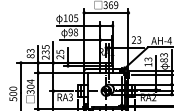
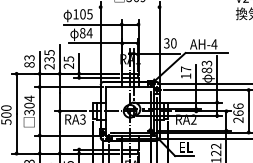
line: (106, 13) -> (130, 7), removed
text: (72, 32) -> (85, 33), 98 -> 84
text: (136, 40) -> (170, 43), 23 -> 30
text: (147, 59) -> (185, 69), 13 -> 17

